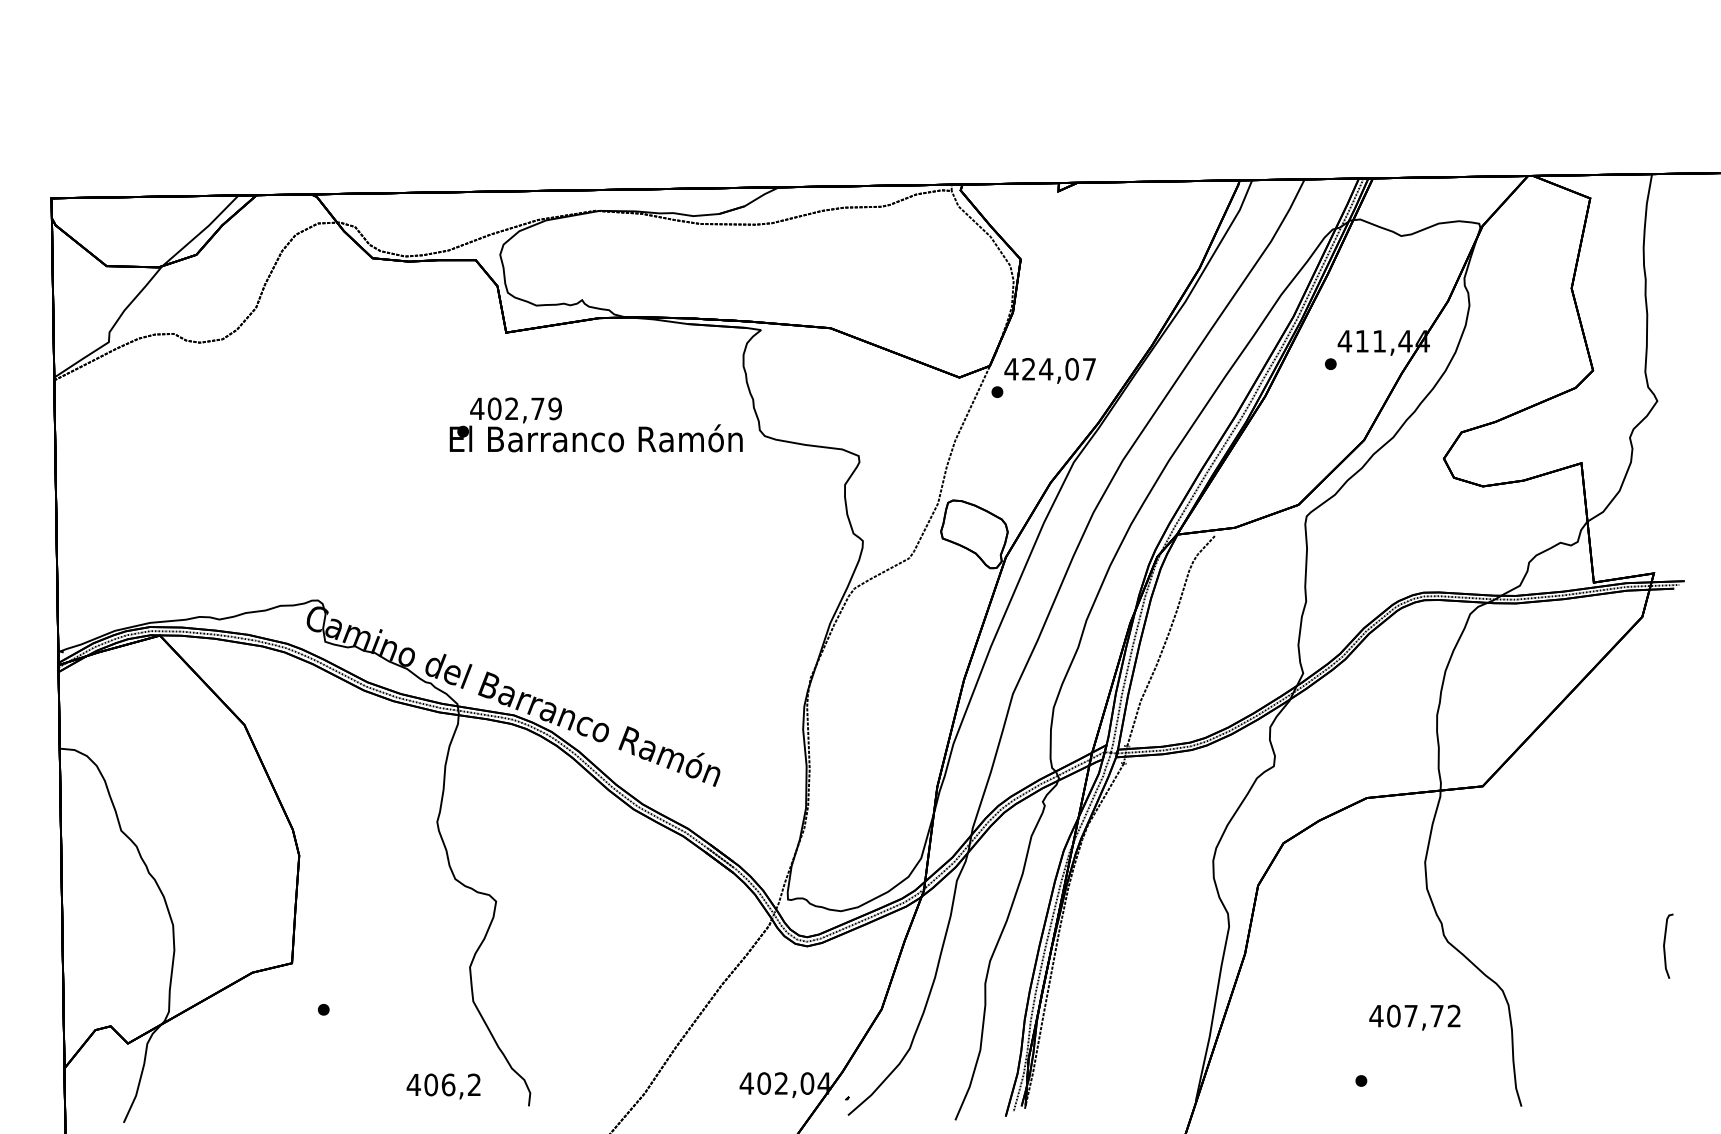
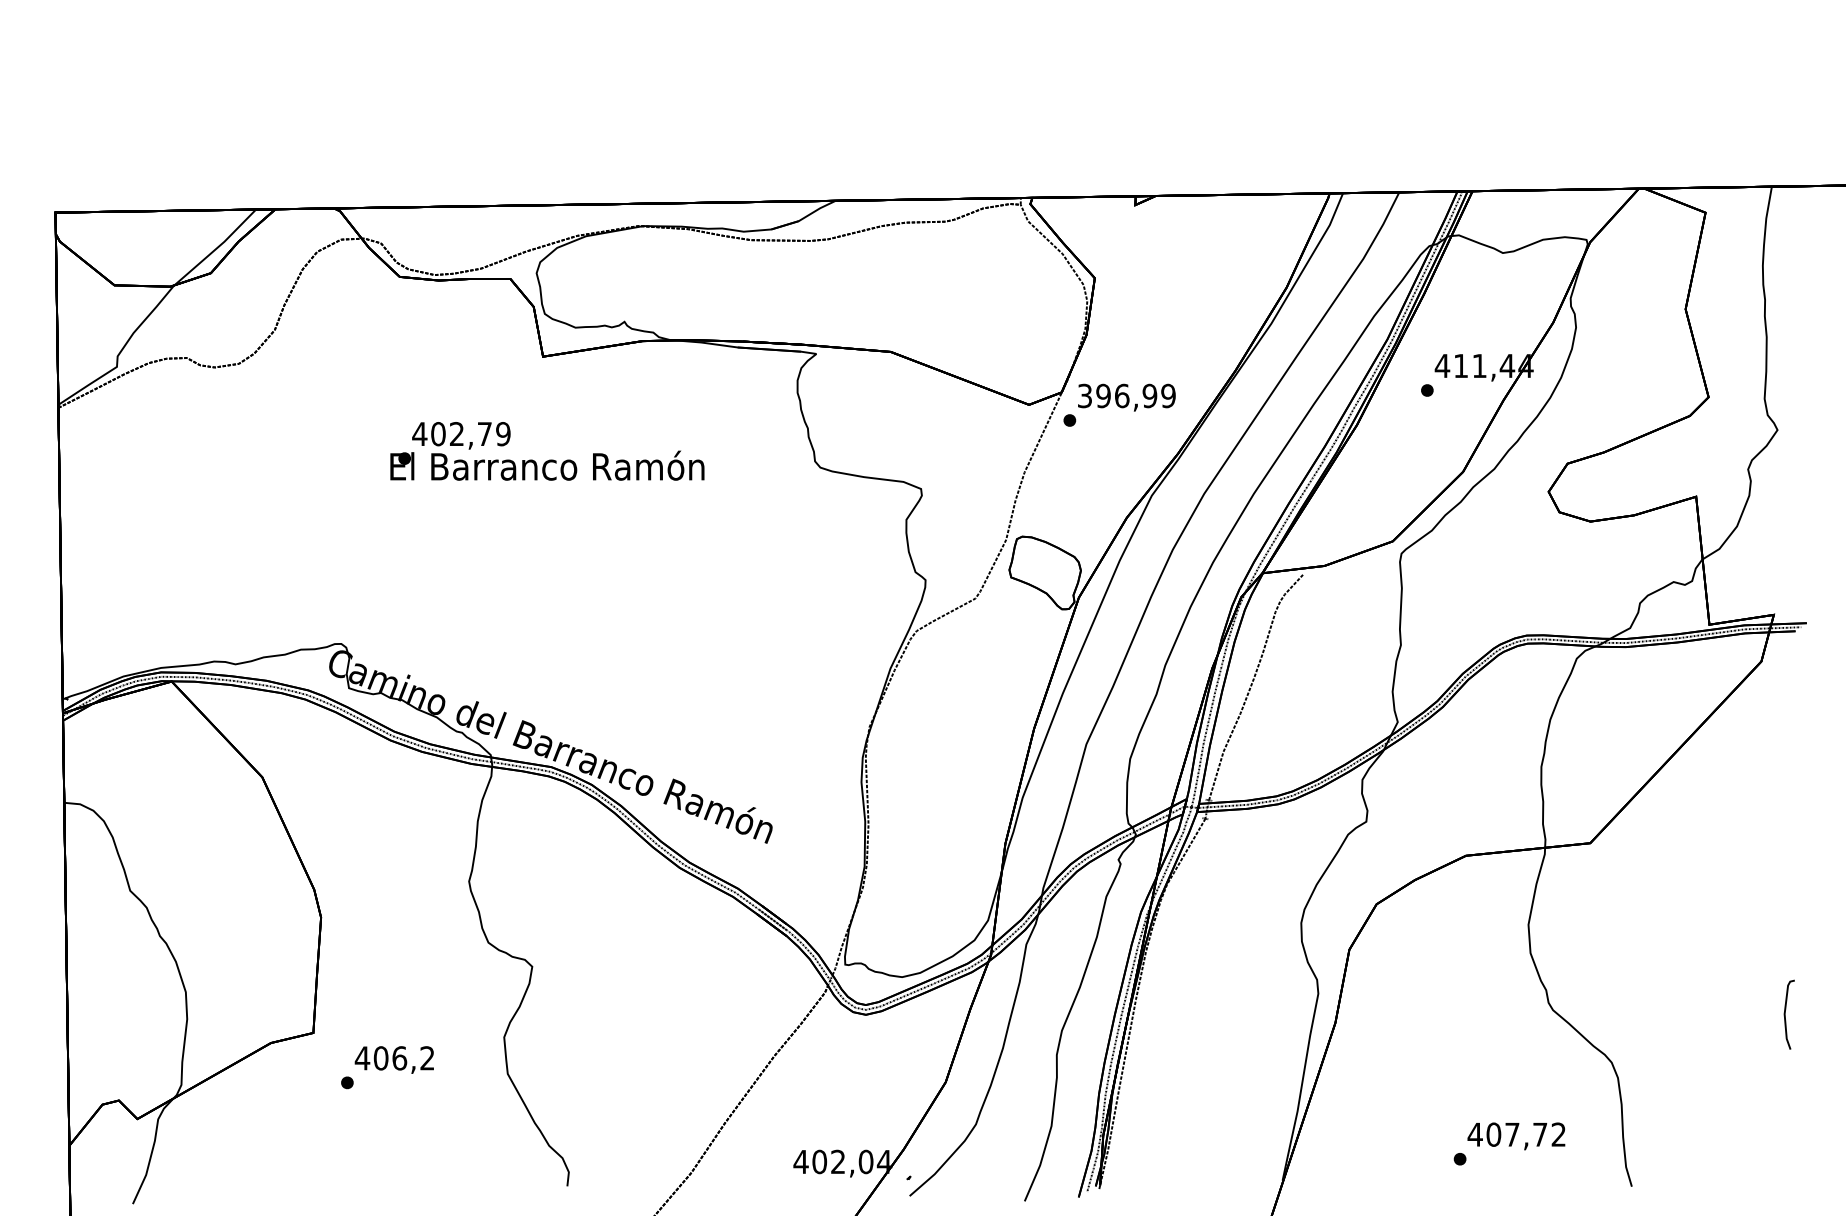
text: (1050, 369) -> (1126, 396), 424,07 -> 396,99
text: (595, 424) -> (546, 450), moved
text: (1414, 1017) -> (1516, 1136), moved
text: (443, 1086) -> (394, 1060), moved

